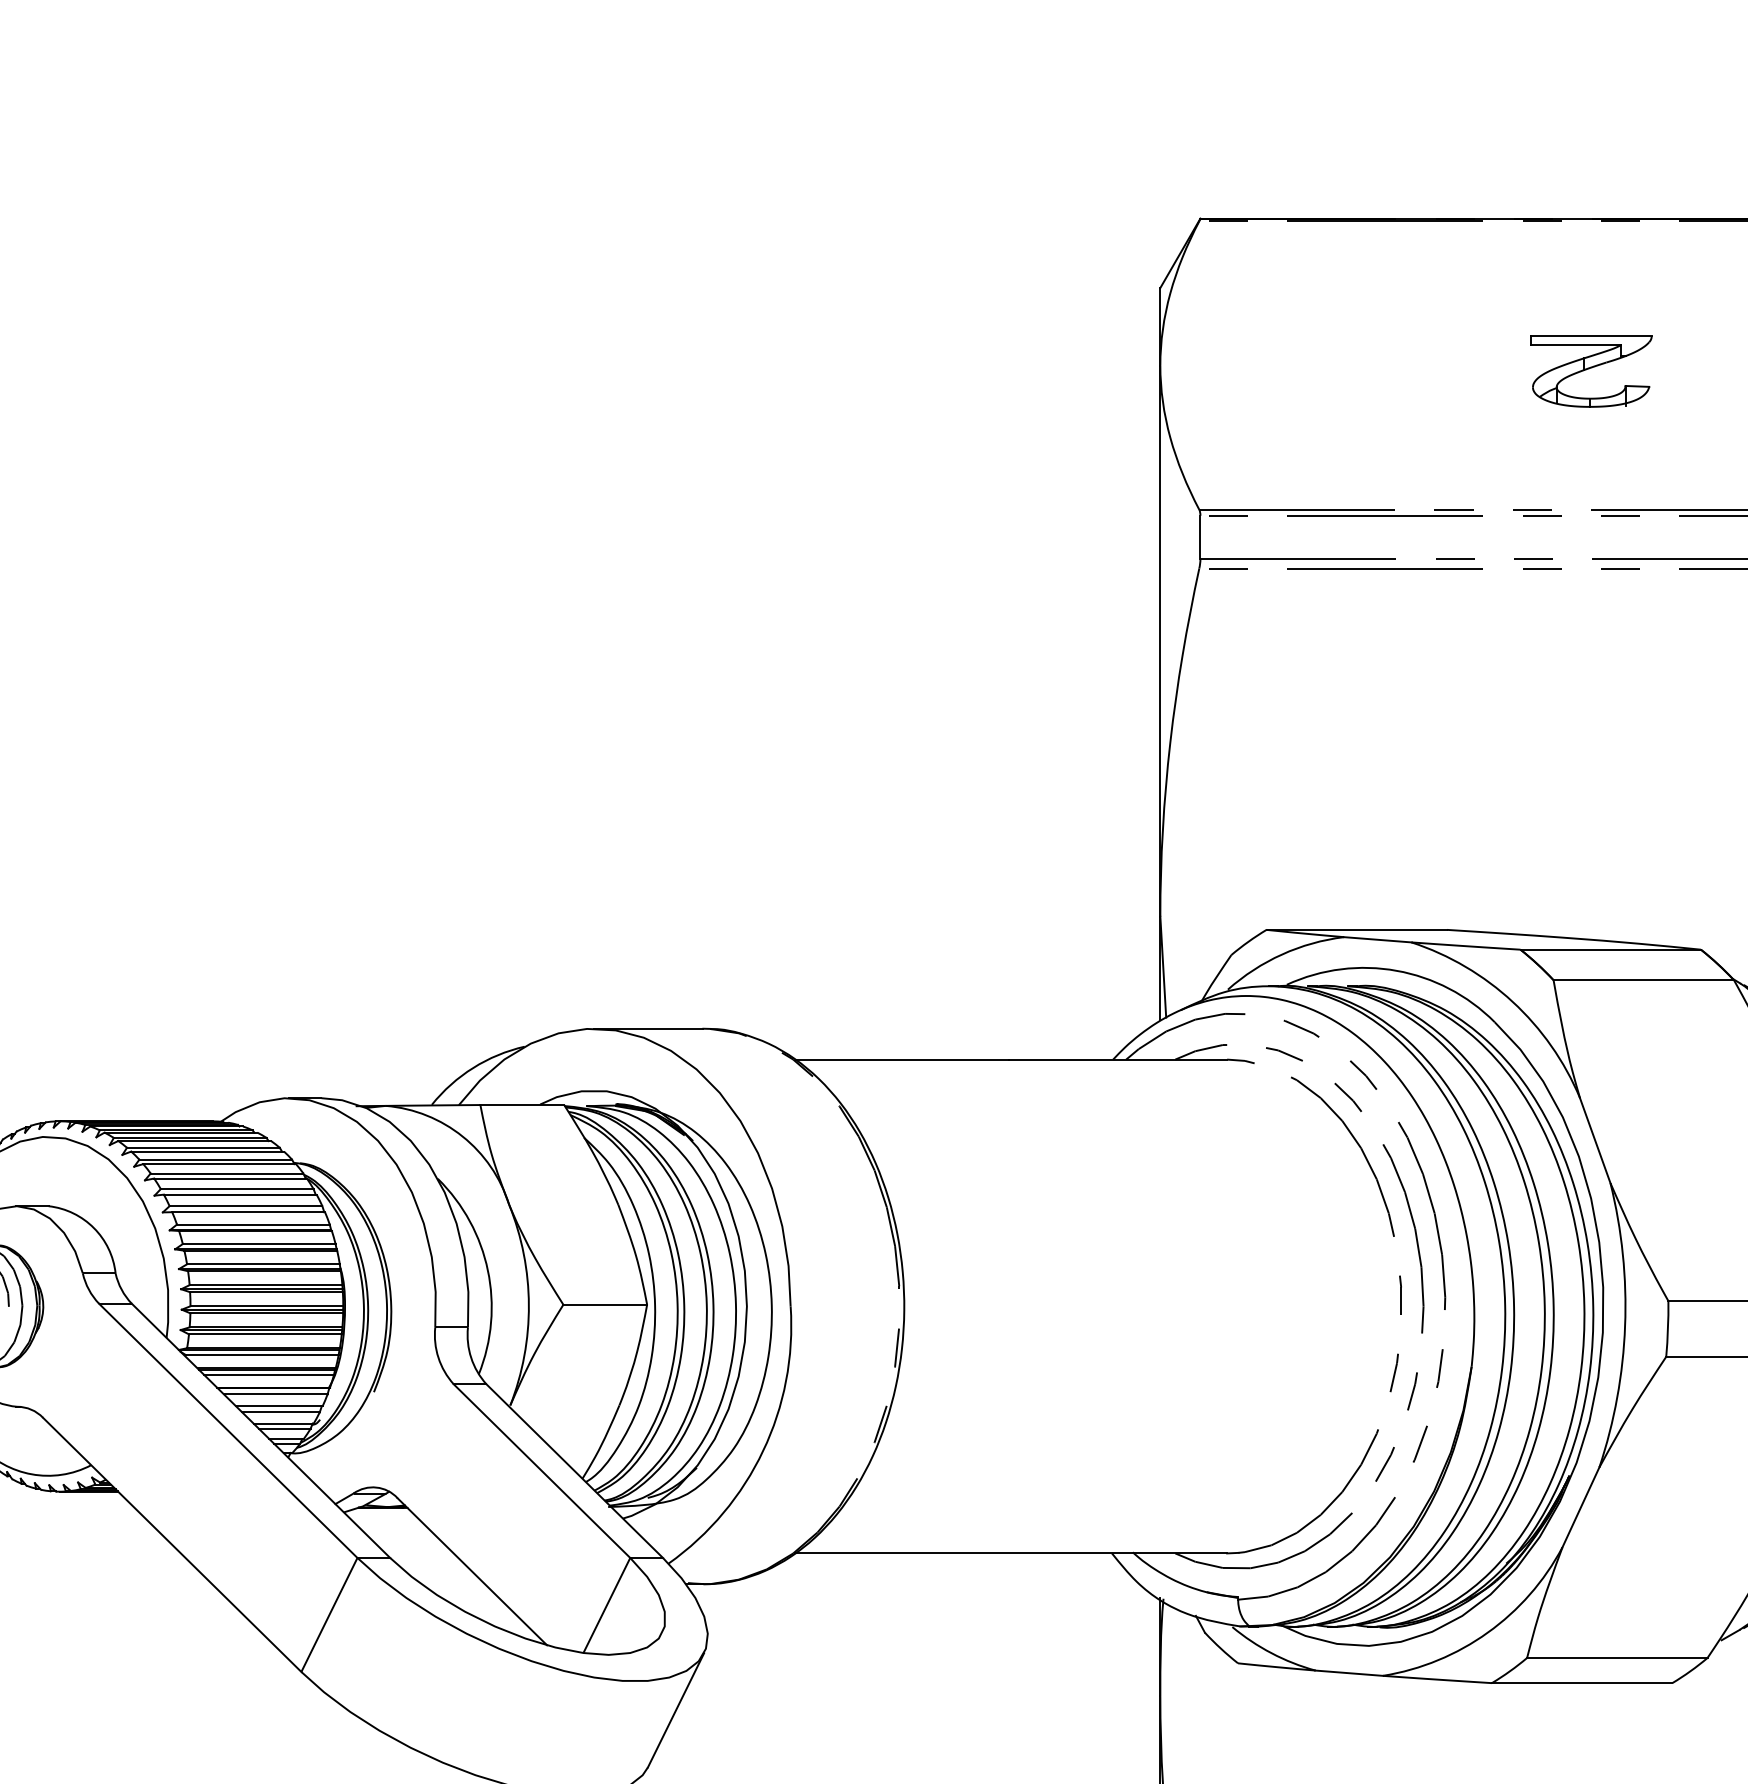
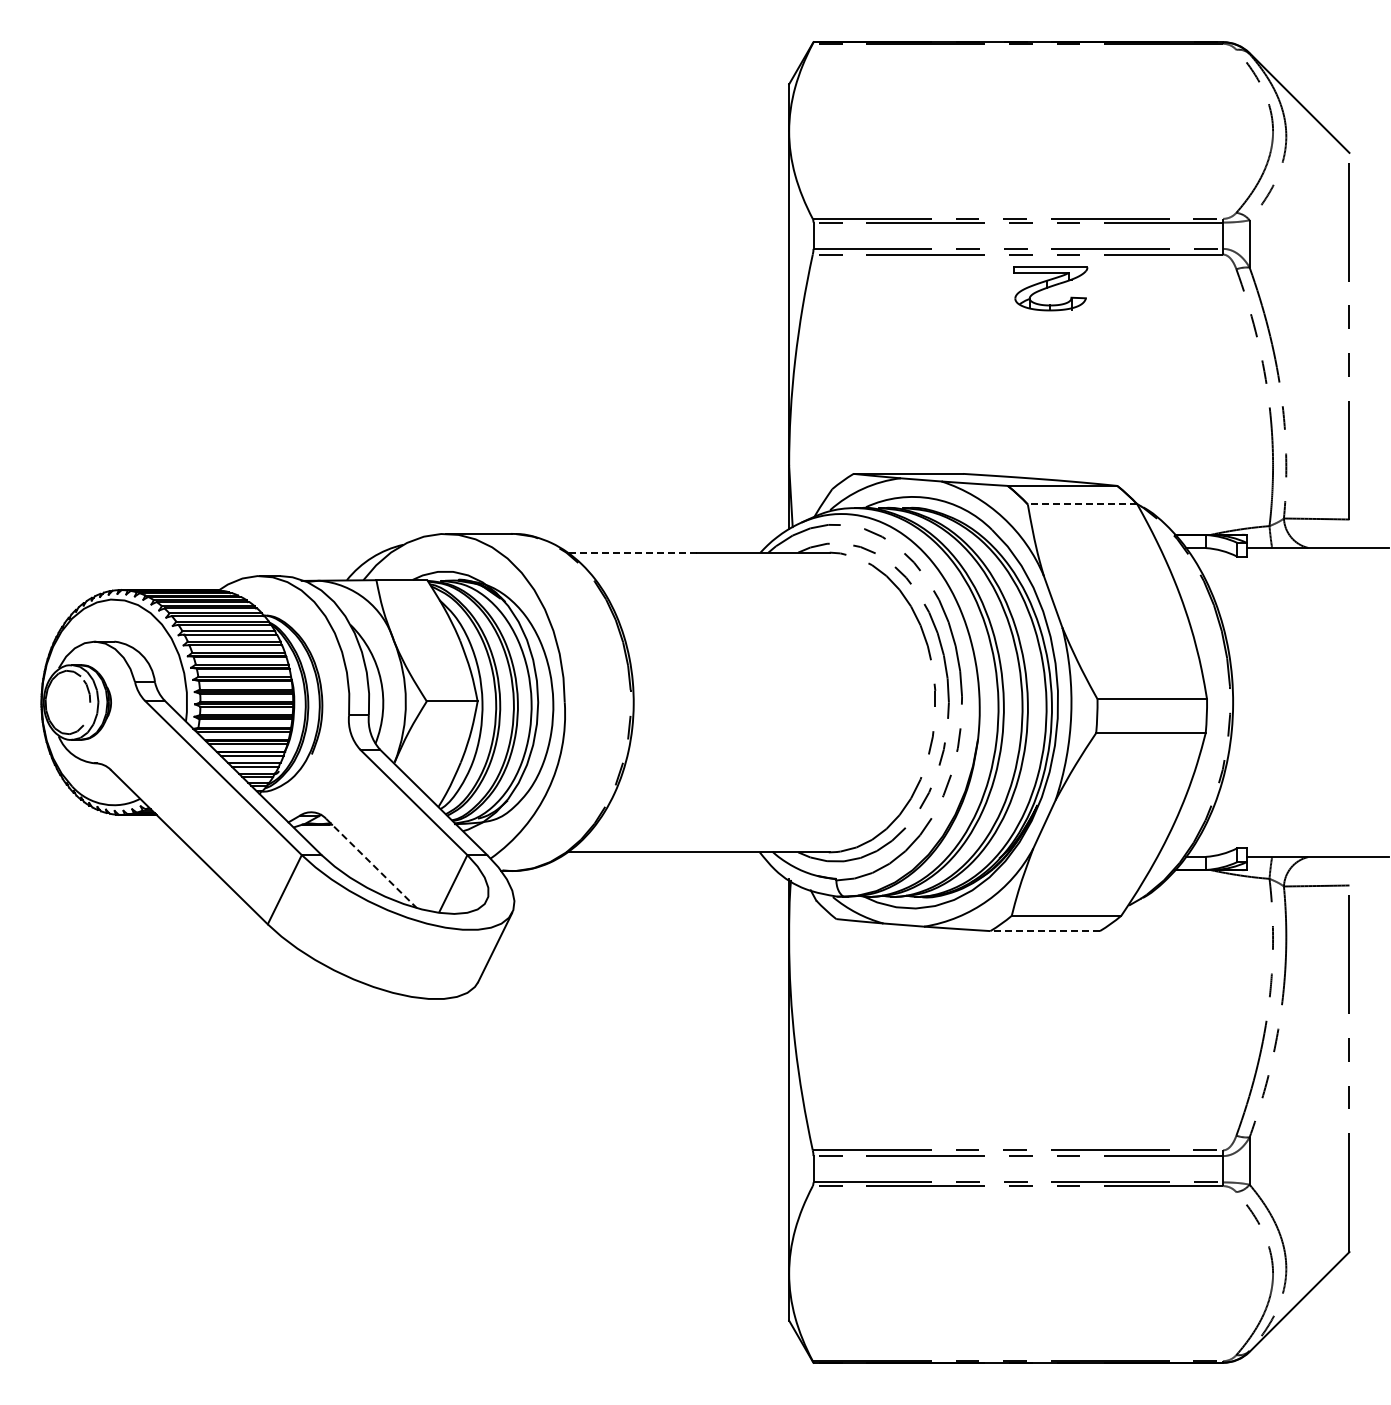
part: (1590, 370) -> (1050, 288), moved
line: (1643, 980) -> (1082, 504), solid -> dashed
line: (902, 1059) -> (632, 552), solid -> dashed
line: (472, 1571) -> (371, 863), solid -> dashed
line: (1582, 1683) -> (1045, 931), solid -> dashed

